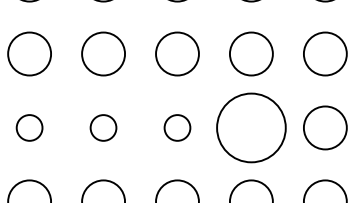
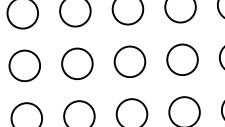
circle: (29, 127) -> (24, 65), size x1.67
circle: (103, 127) -> (77, 63), size x1.67
circle: (177, 127) -> (129, 61), size x1.67
circle: (250, 127) -> (181, 59), size x0.62

